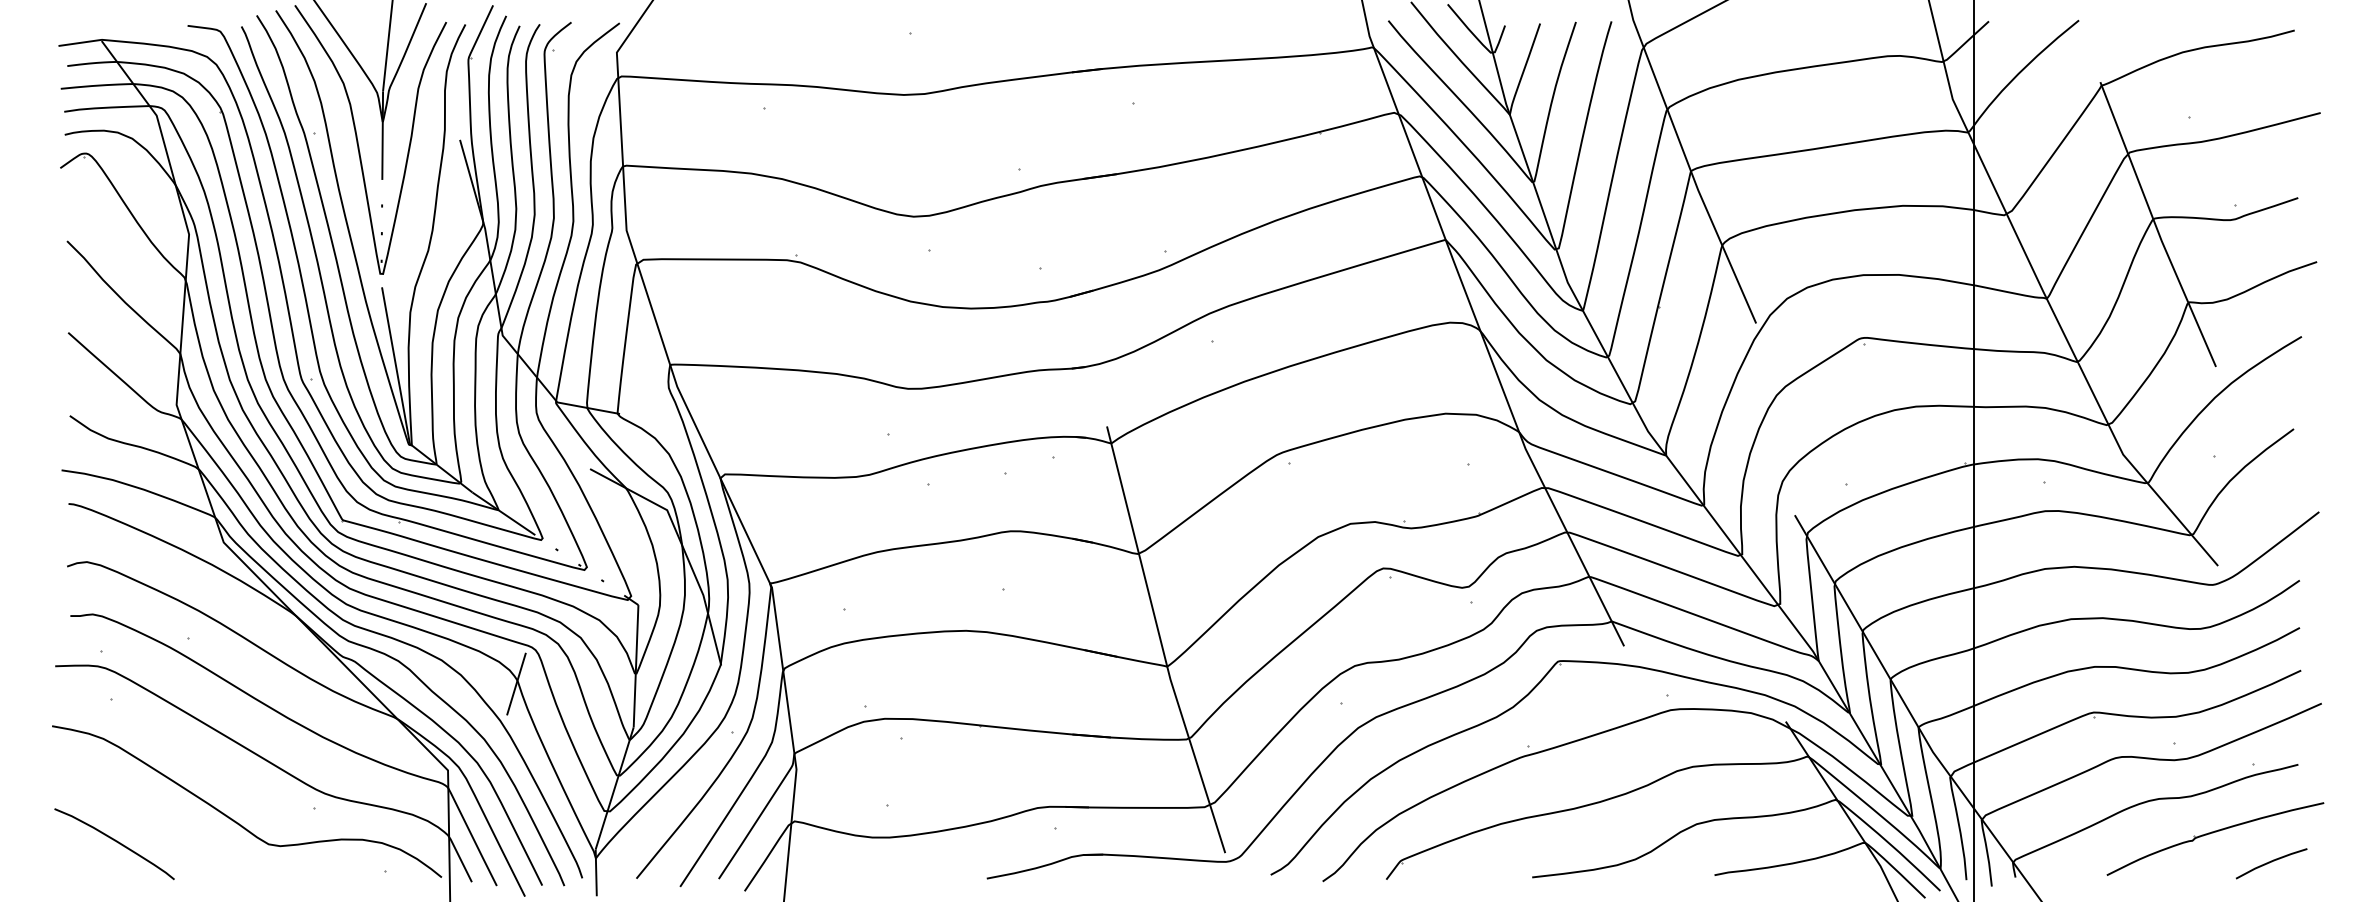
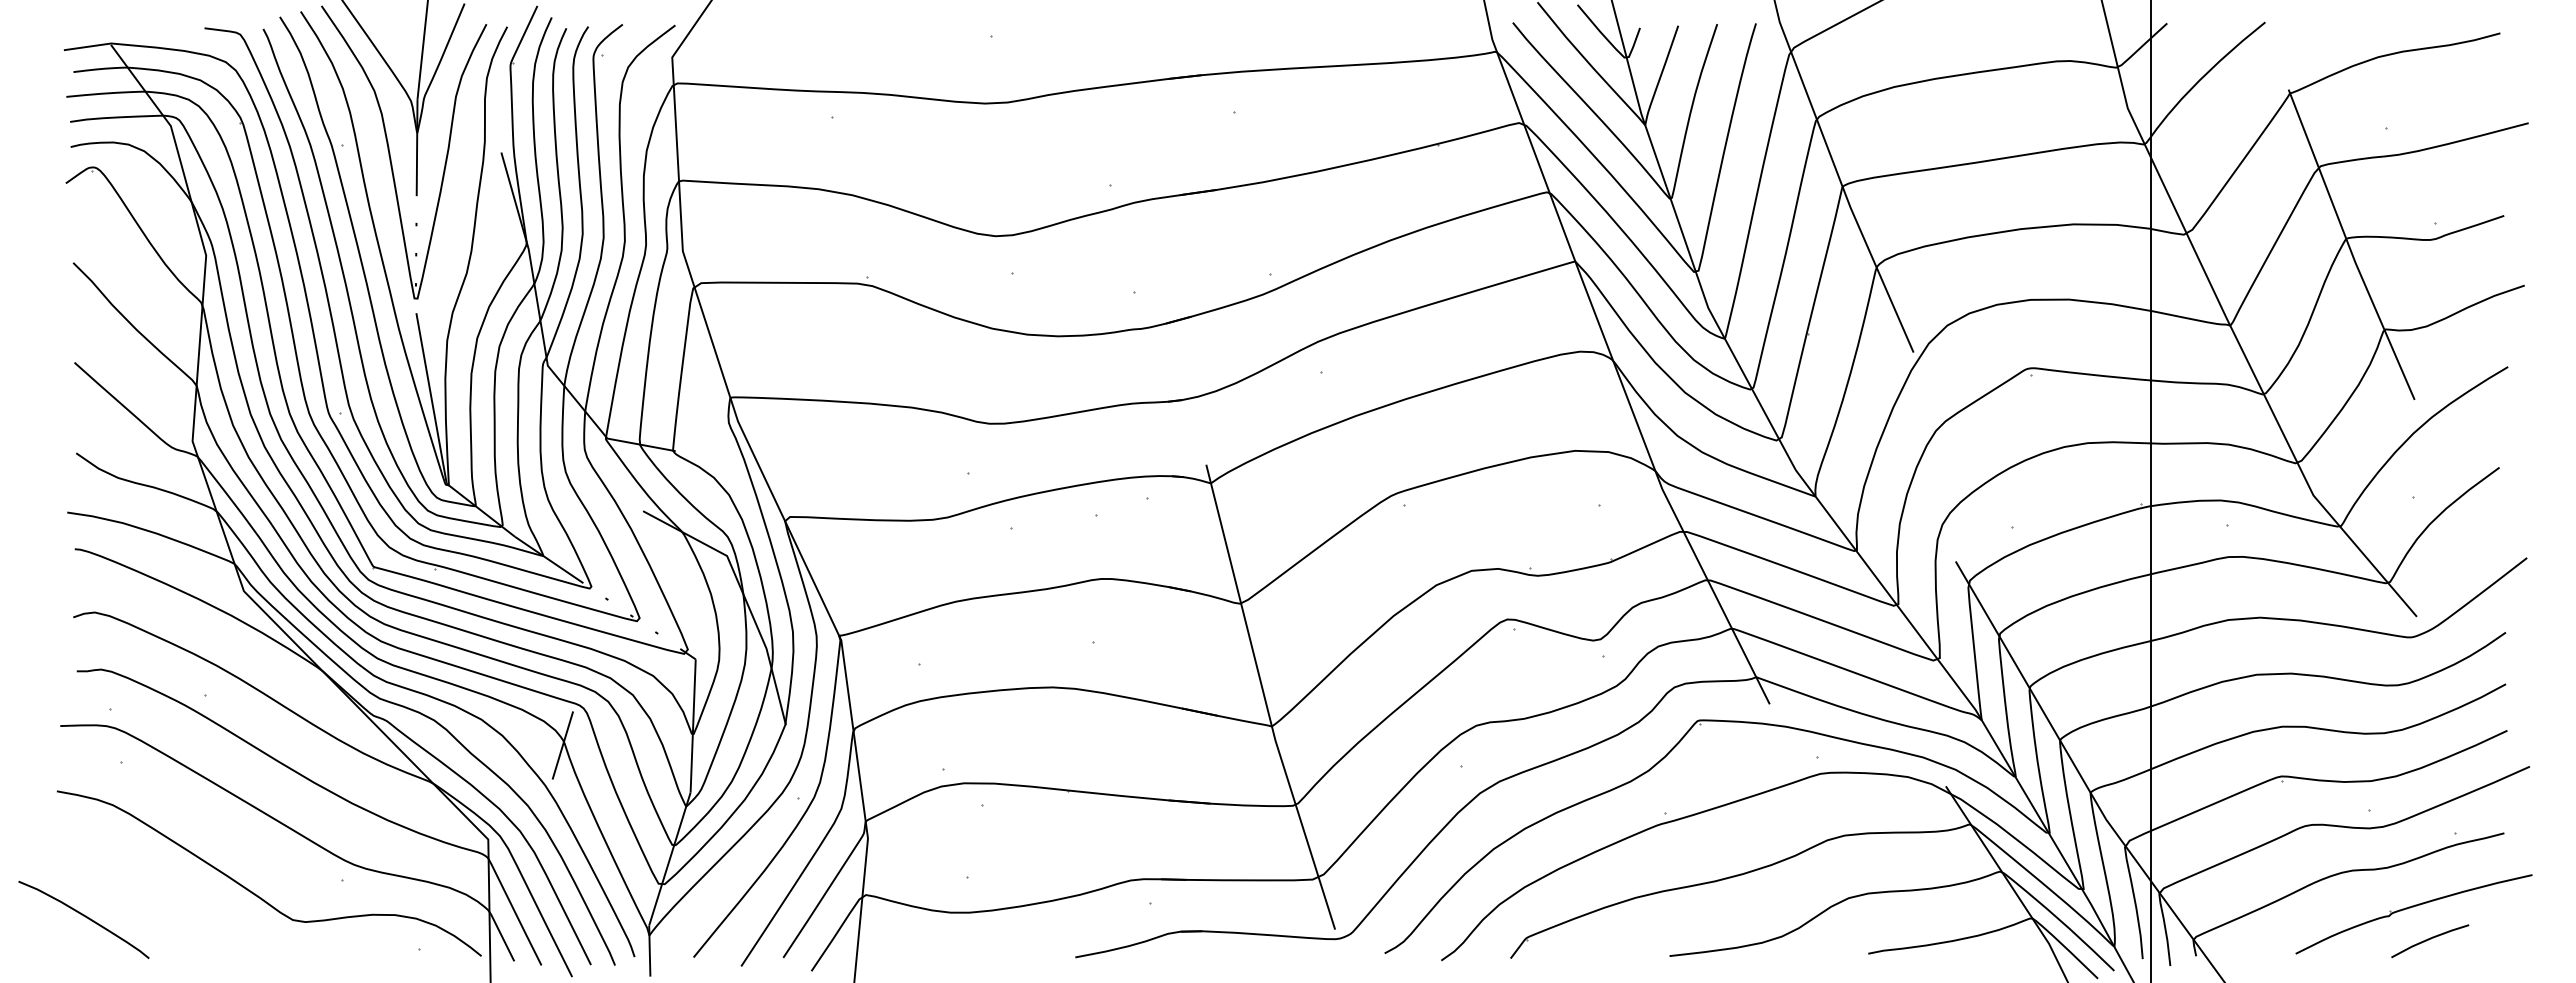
curve: (115, 841) -> (85, 917), moved
line: (2271, 862) -> (2430, 939), moved

